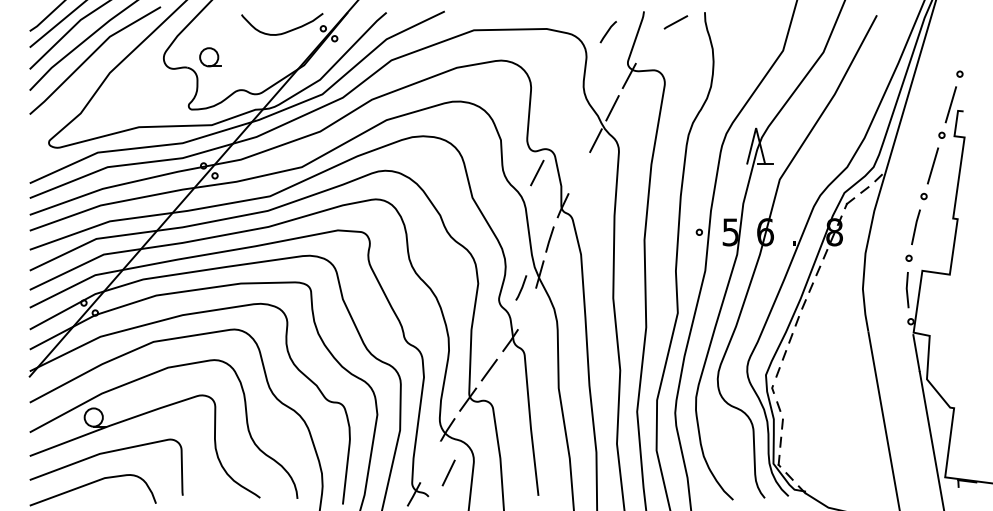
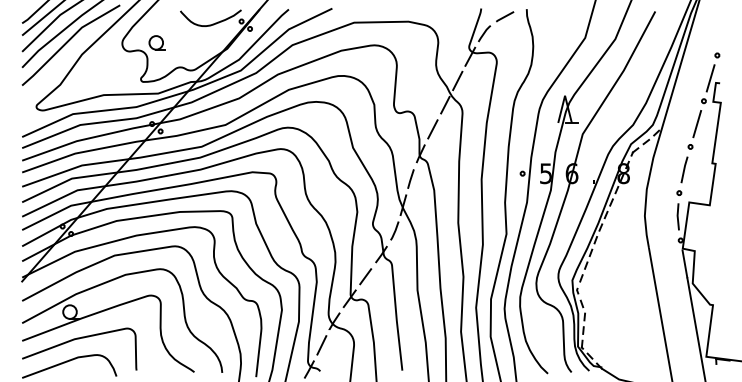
line: (607, 32) -> (483, 34), moved
line: (537, 172) -> (433, 128), moved
line: (521, 287) -> (394, 230), moved
line: (448, 472) -> (321, 344), moved

